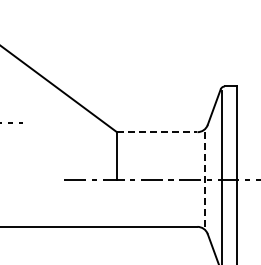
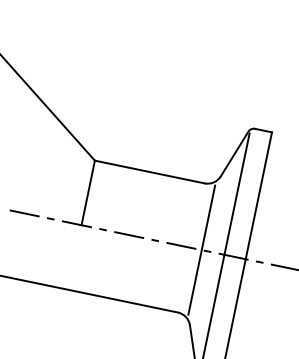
line: (157, 132) -> (150, 172), dashed -> solid
line: (205, 180) -> (201, 251), dashed -> solid

